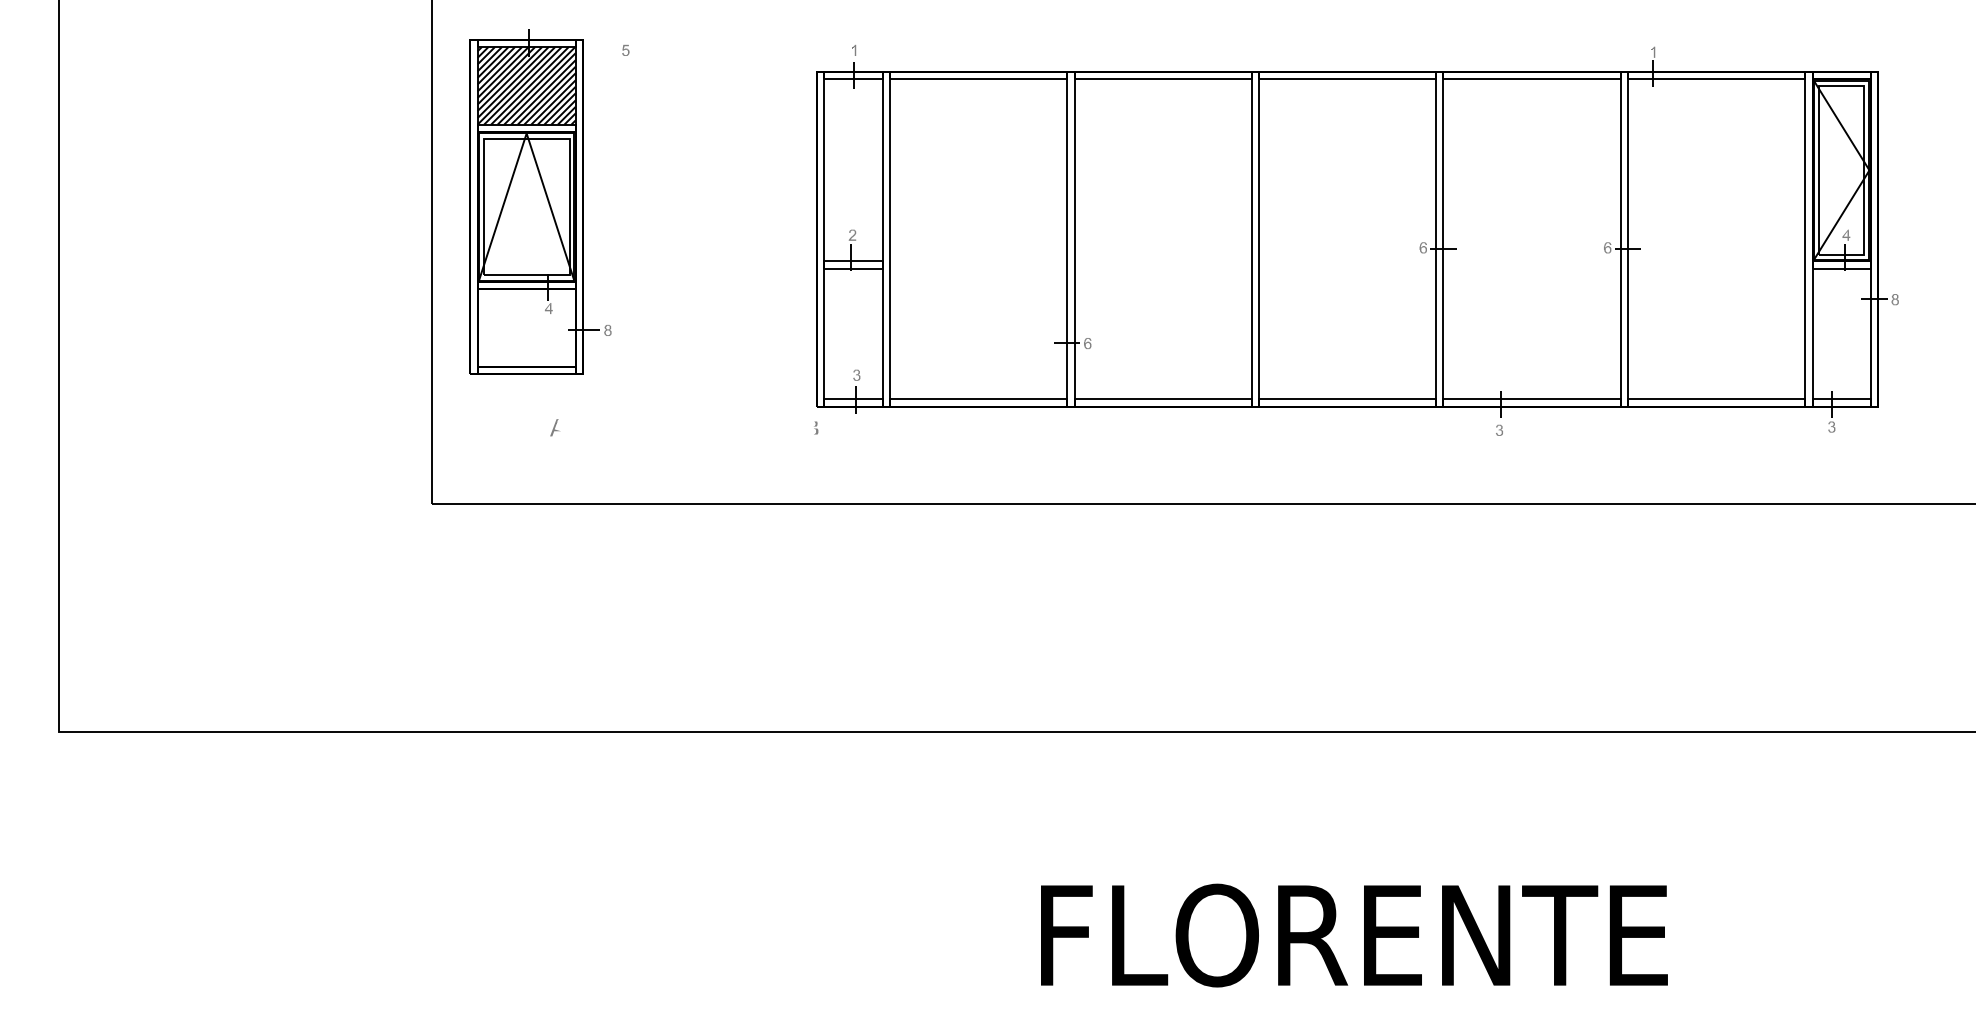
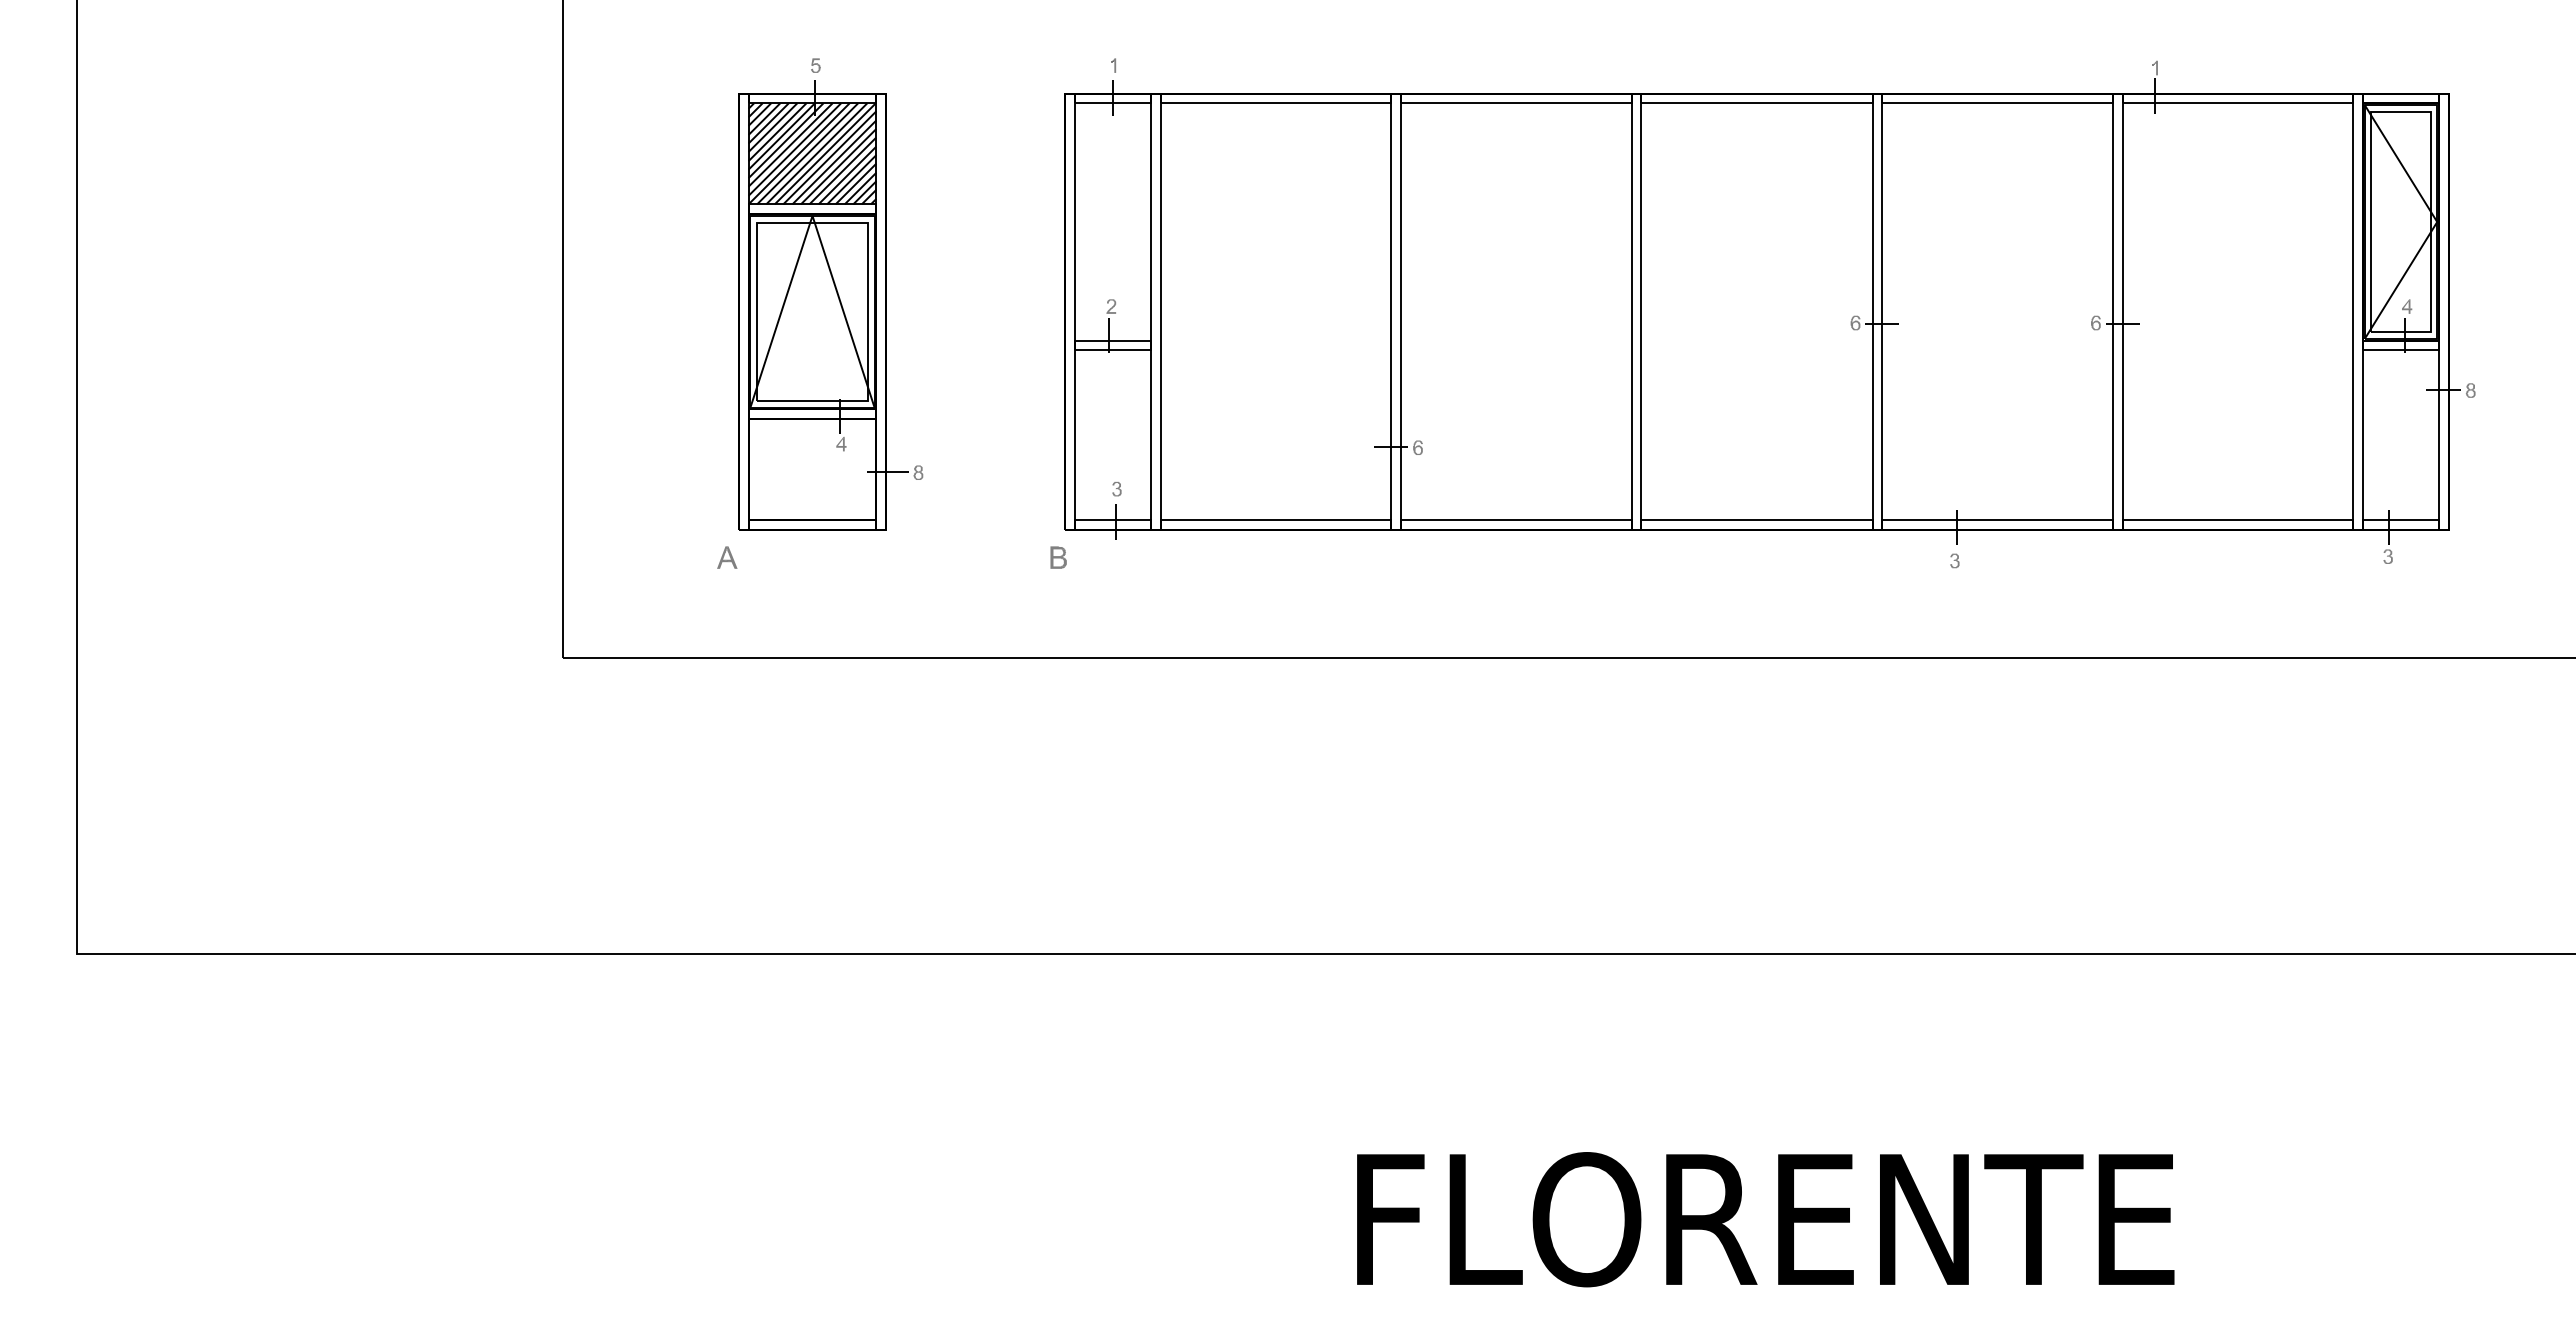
part: (540, 202) -> (830, 305), moved
fill: (560, 427) -> (730, 557), added
fill: (811, 427) -> (1057, 557), added

